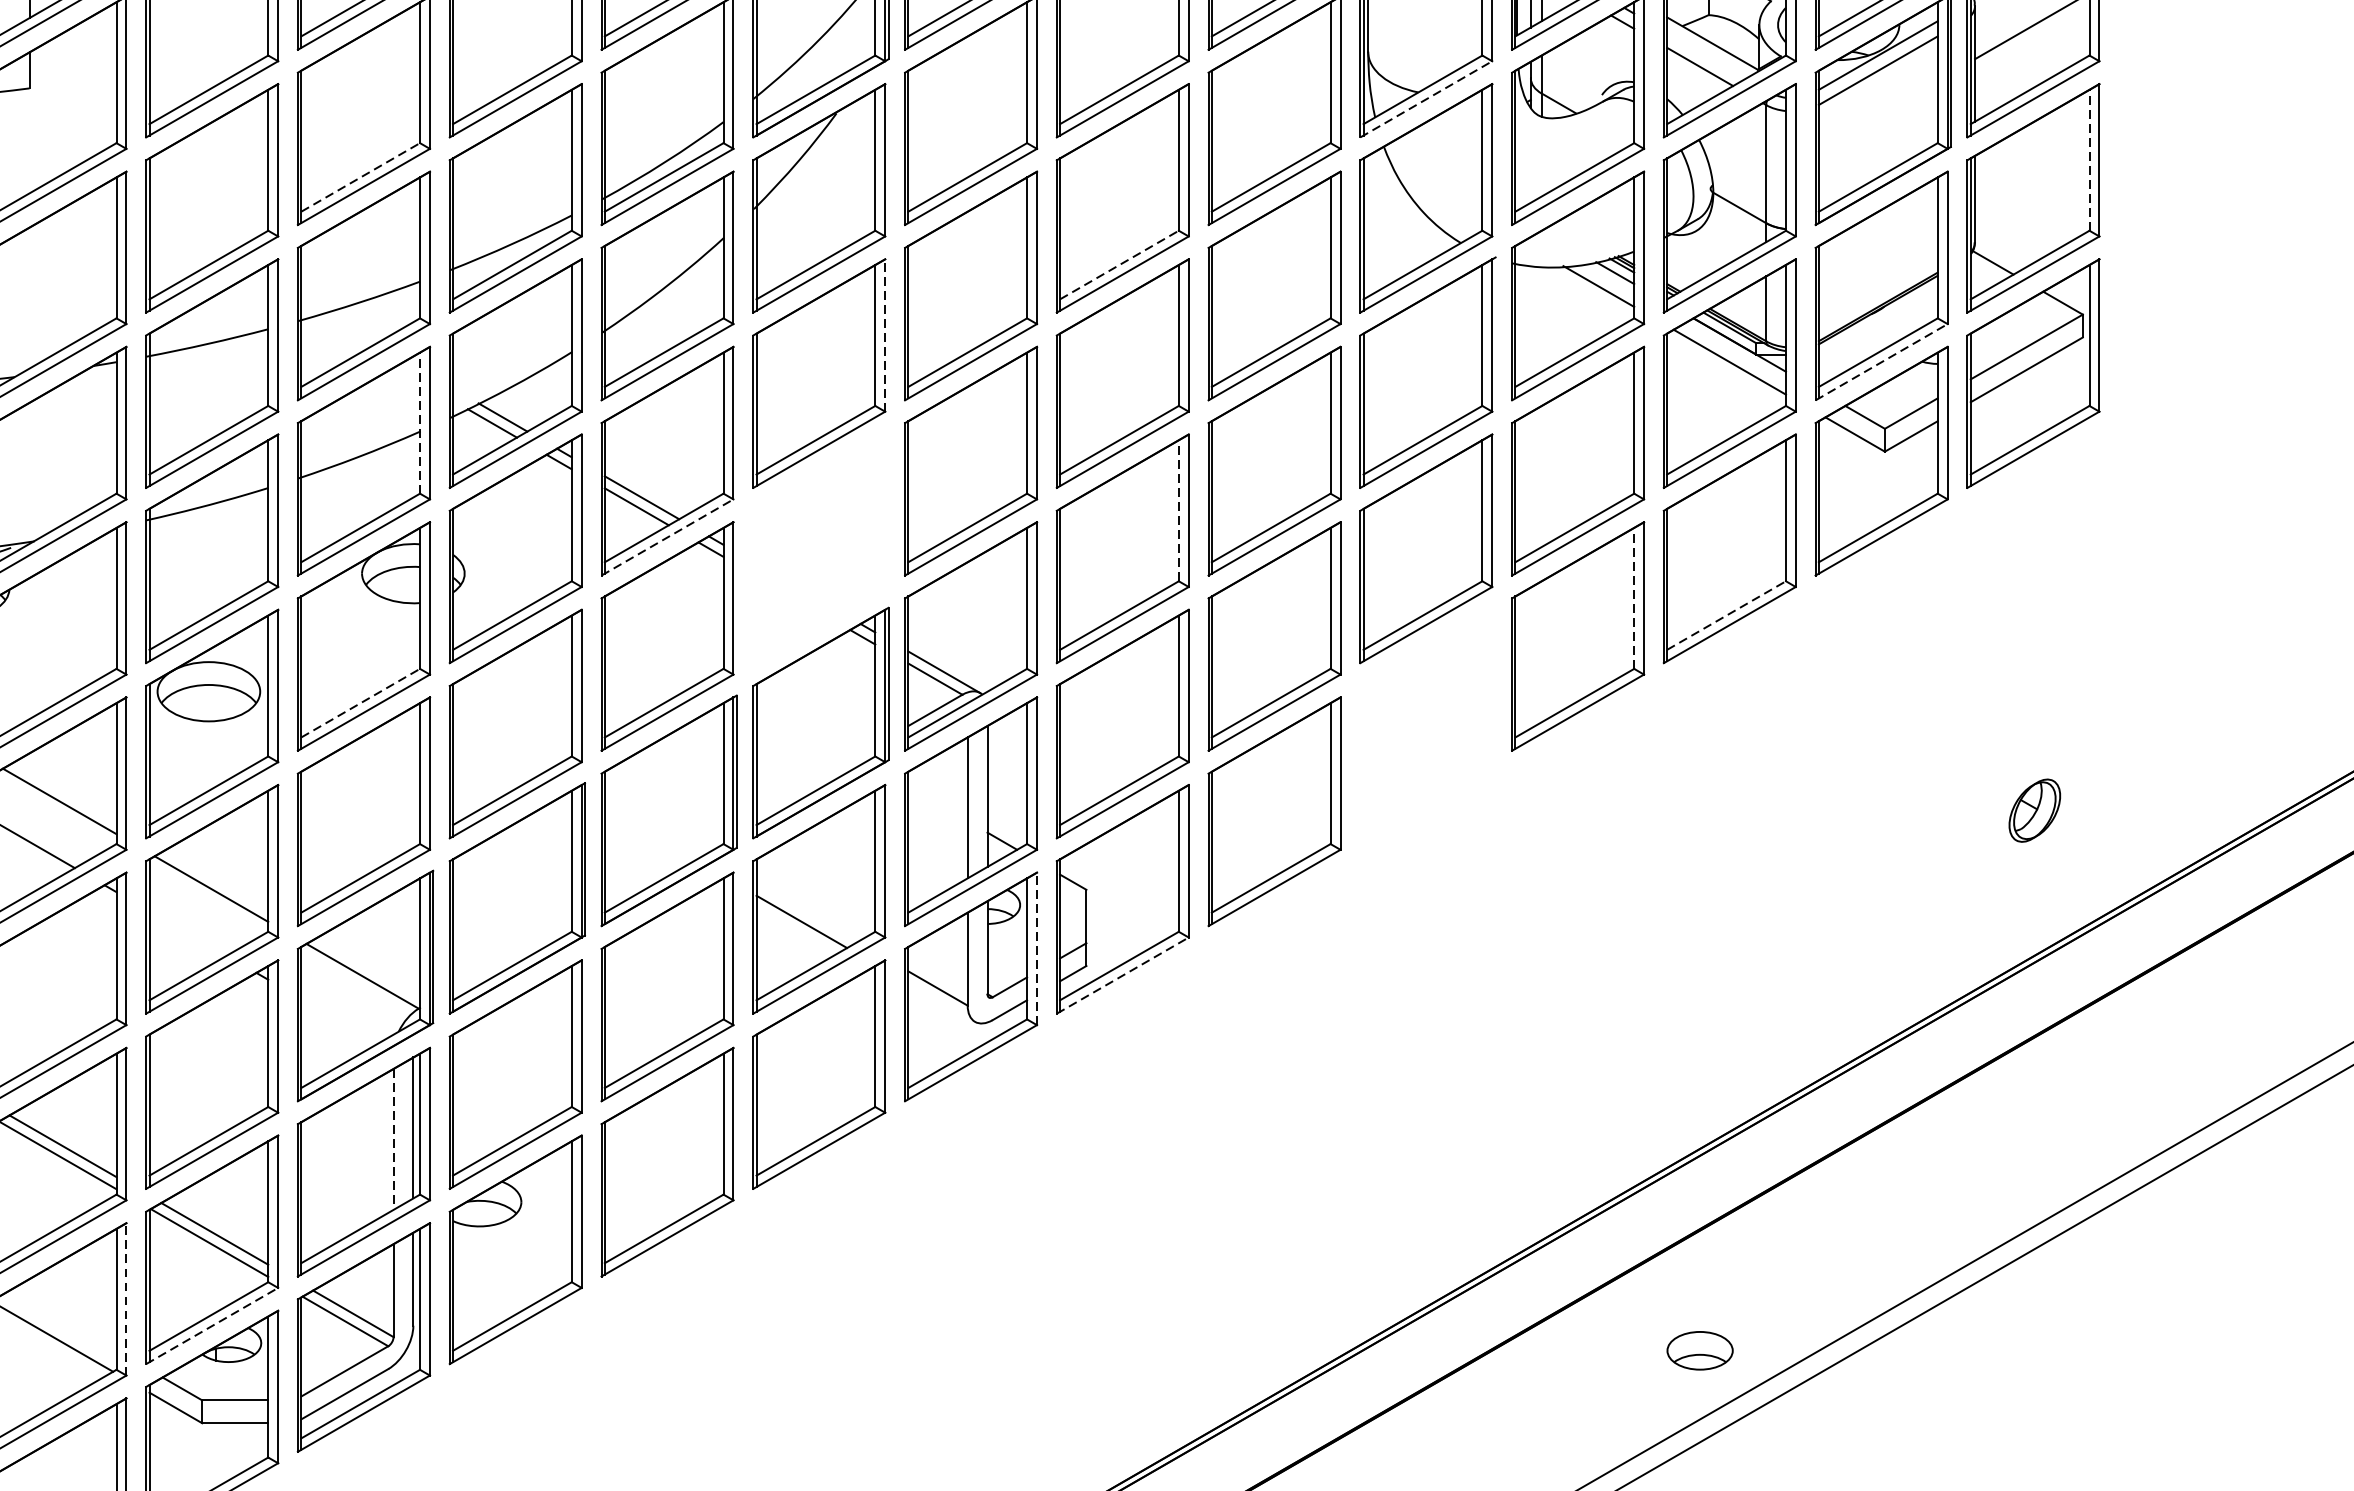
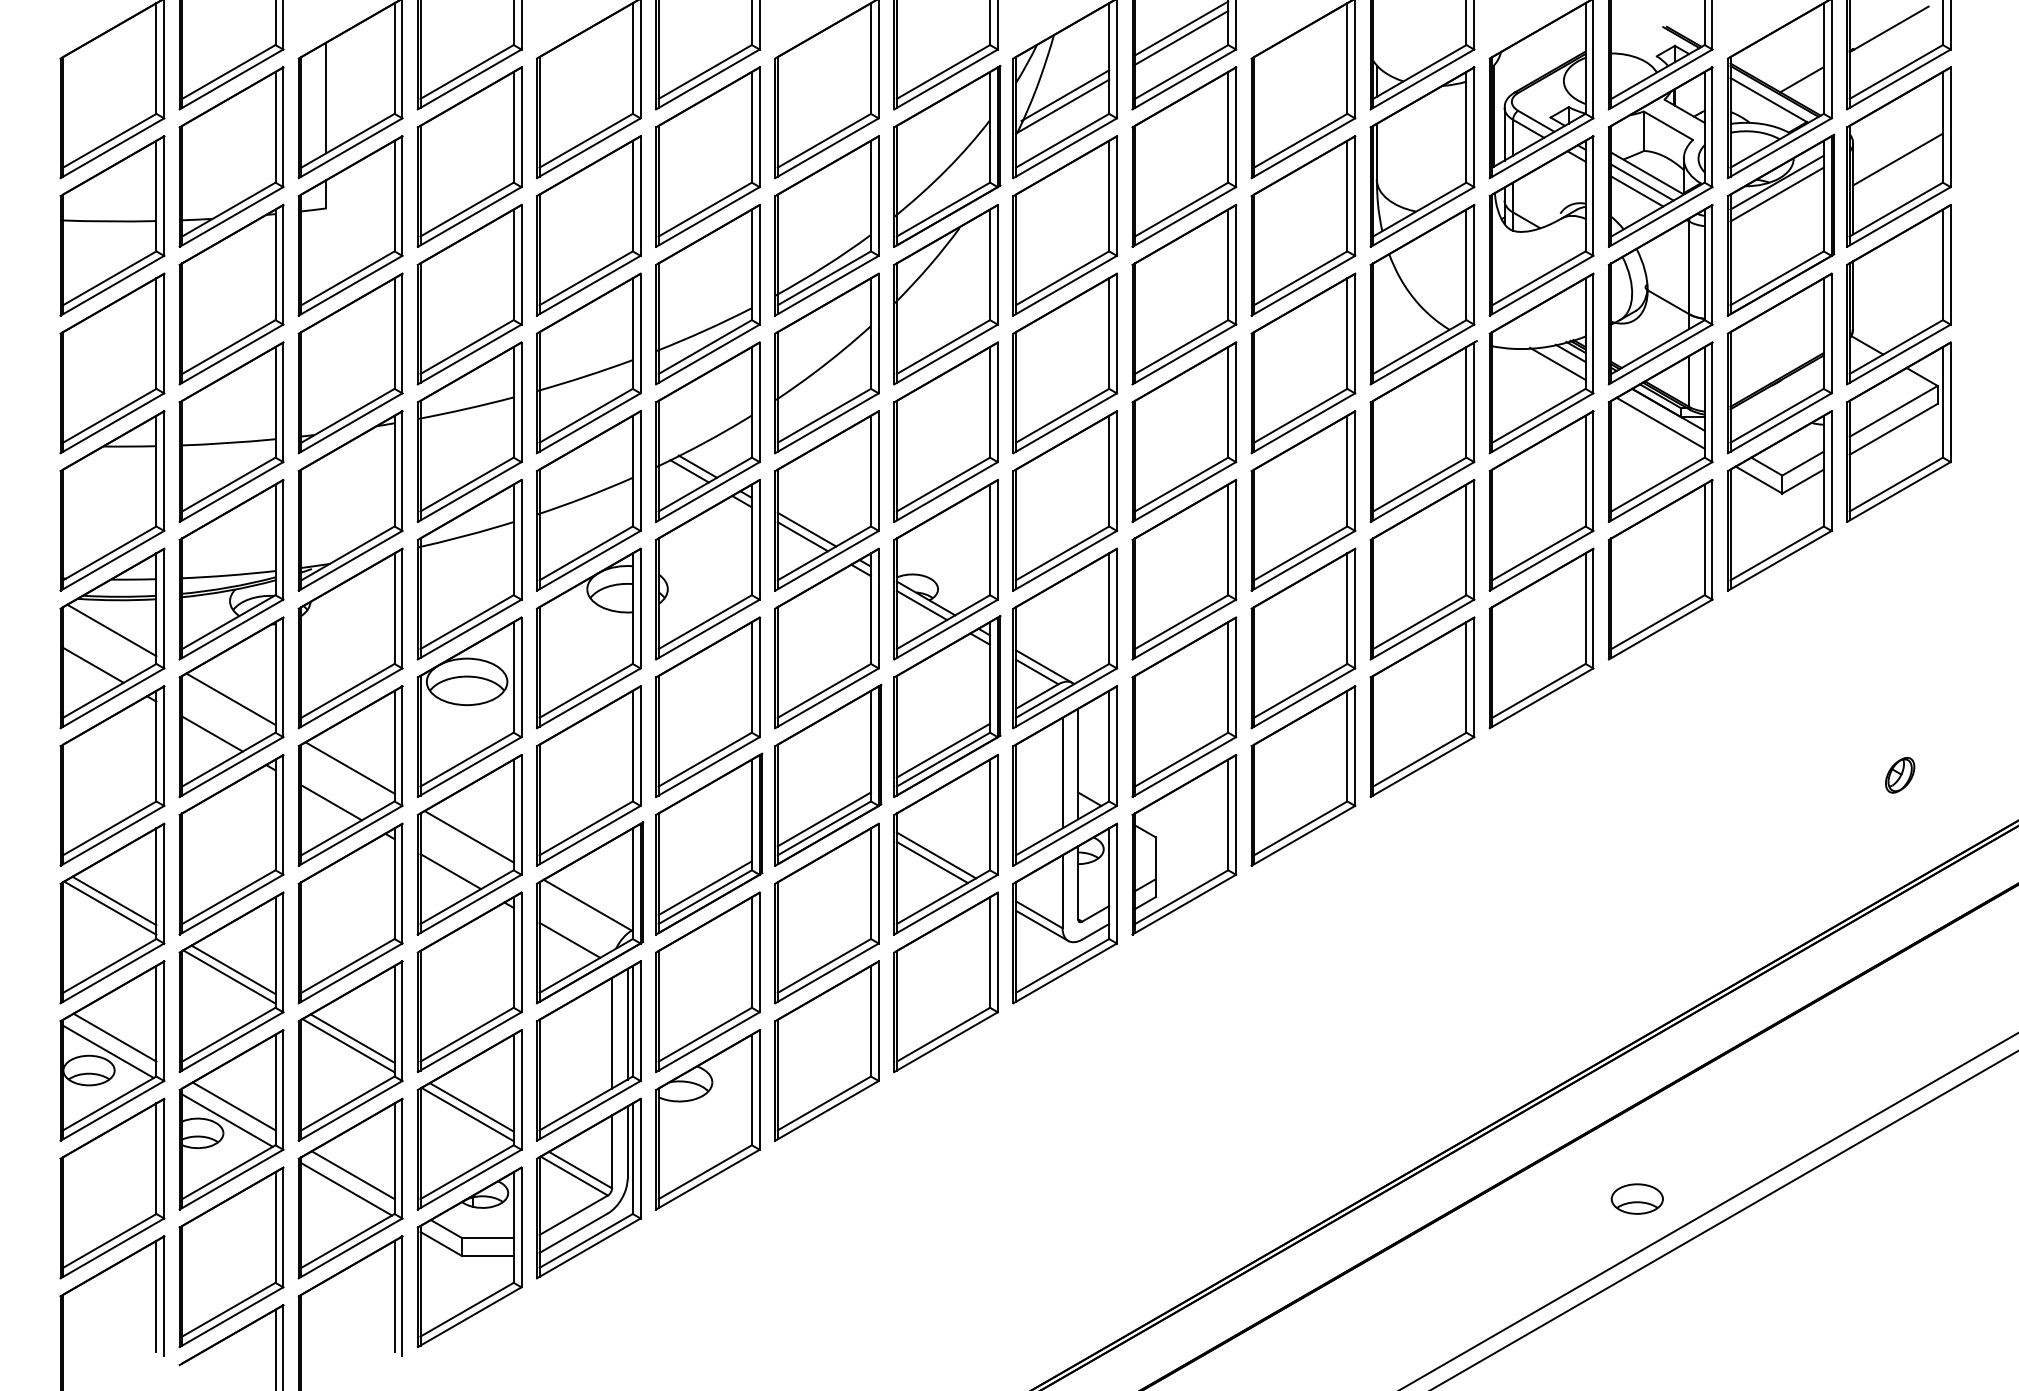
line: (1706, 55) -> (1642, 182), added
line: (1426, 99) -> (1422, 217), dashed -> solid
line: (2088, 159) -> (1942, 264), dashed -> solid
line: (361, 177) -> (586, 278), dashed -> solid
line: (1119, 265) -> (1181, 347), dashed -> solid
line: (884, 335) -> (997, 402), dashed -> solid
line: (1881, 362) -> (1779, 423), dashed -> solid
line: (419, 422) -> (632, 470), dashed -> solid
line: (1179, 510) -> (1228, 539), dashed -> solid
line: (668, 537) -> (827, 560), dashed -> solid
part: (818, 548) -> (945, 569), added
line: (1634, 598) -> (1585, 608), dashed -> solid
line: (1727, 616) -> (1658, 622), dashed -> solid
line: (361, 702) -> (586, 690), dashed -> solid
part: (1426, 723) -> (1422, 706), added
line: (815, 779) -> (943, 750), added
part: (2035, 811) -> (1900, 775), size x0.71
line: (663, 867) -> (823, 819), added
line: (807, 912) -> (936, 855), added
line: (187, 933) -> (450, 871), added
line: (1036, 948) -> (1116, 883), dashed -> solid
line: (511, 955) -> (704, 888), added
line: (1123, 975) -> (1184, 904), dashed -> solid
line: (940, 1002) -> (1041, 925), added
line: (339, 1019) -> (569, 939), added
line: (394, 1139) -> (612, 1033), dashed -> solid
line: (126, 1299) -> (402, 1158), dashed -> solid
line: (62, 1320) -> (352, 1175), added
line: (211, 1325) -> (469, 1179), dashed -> solid

